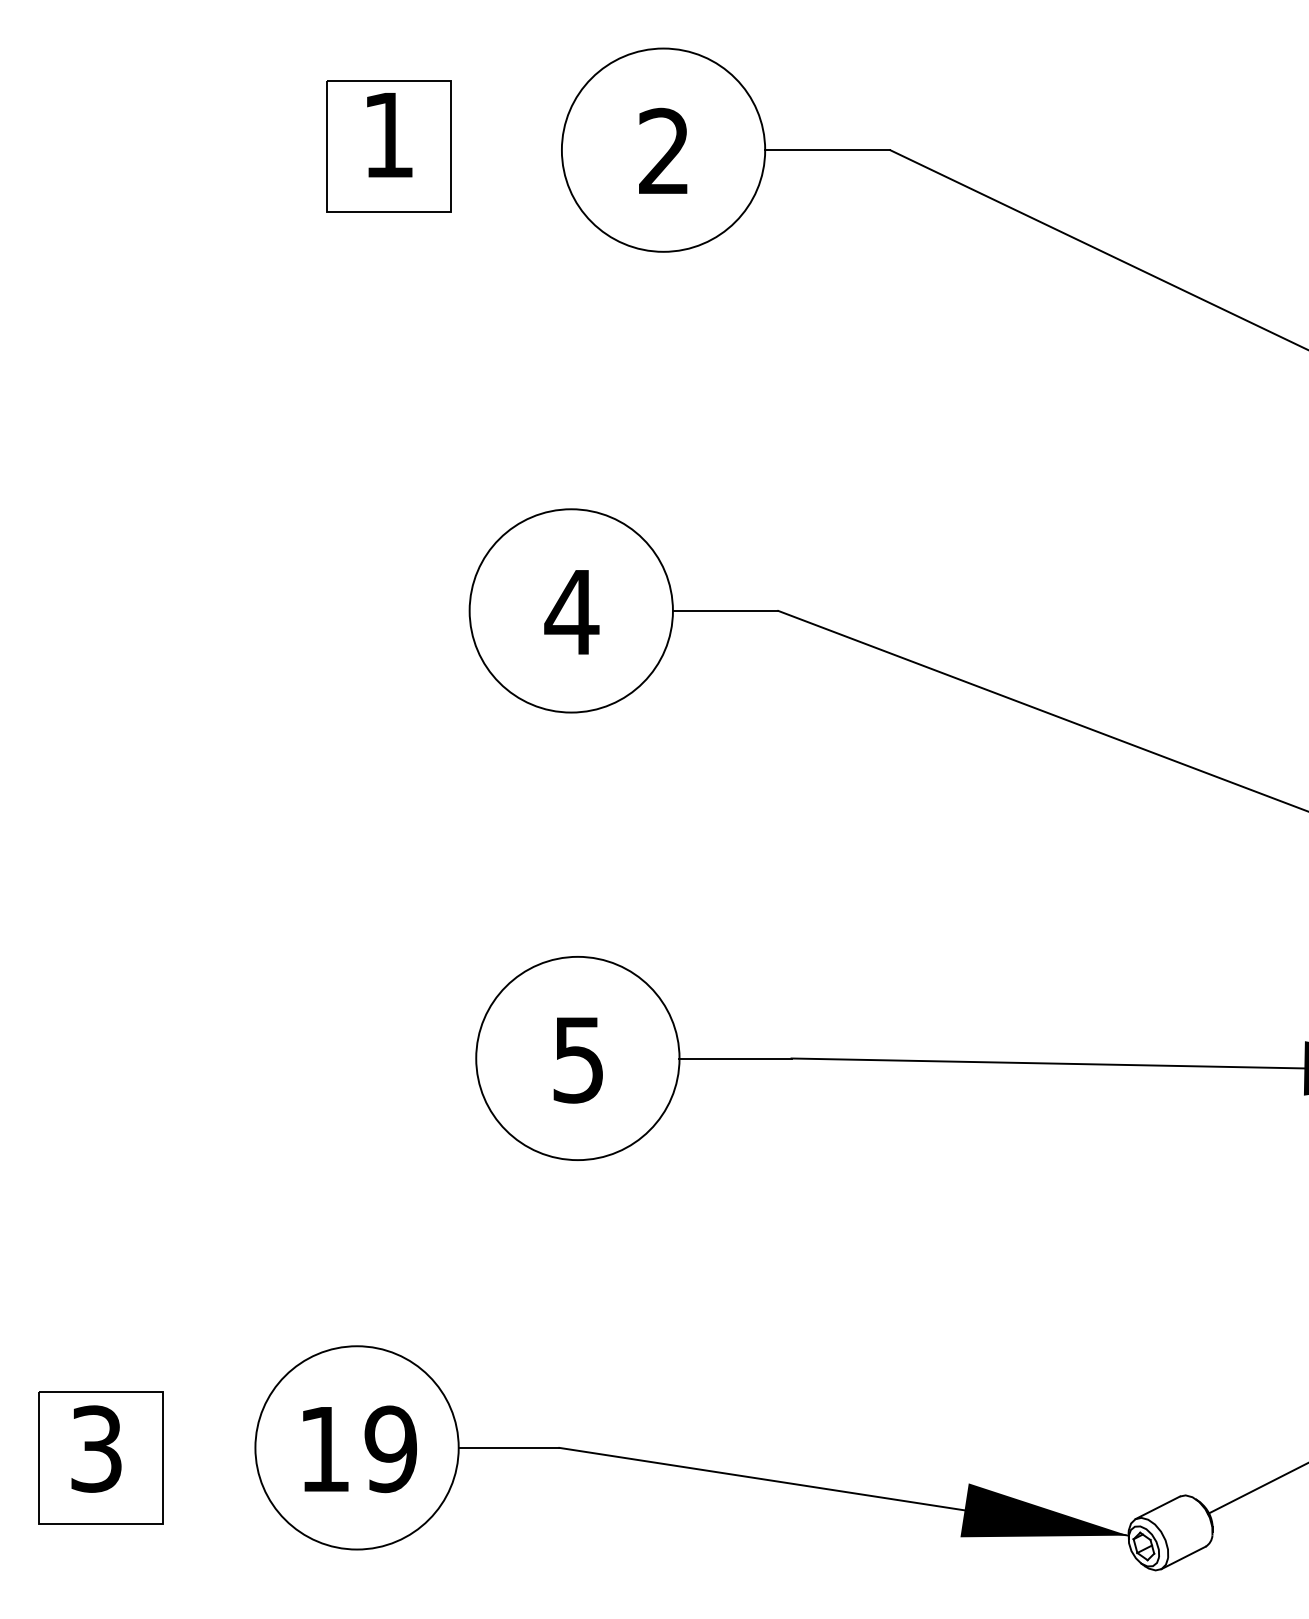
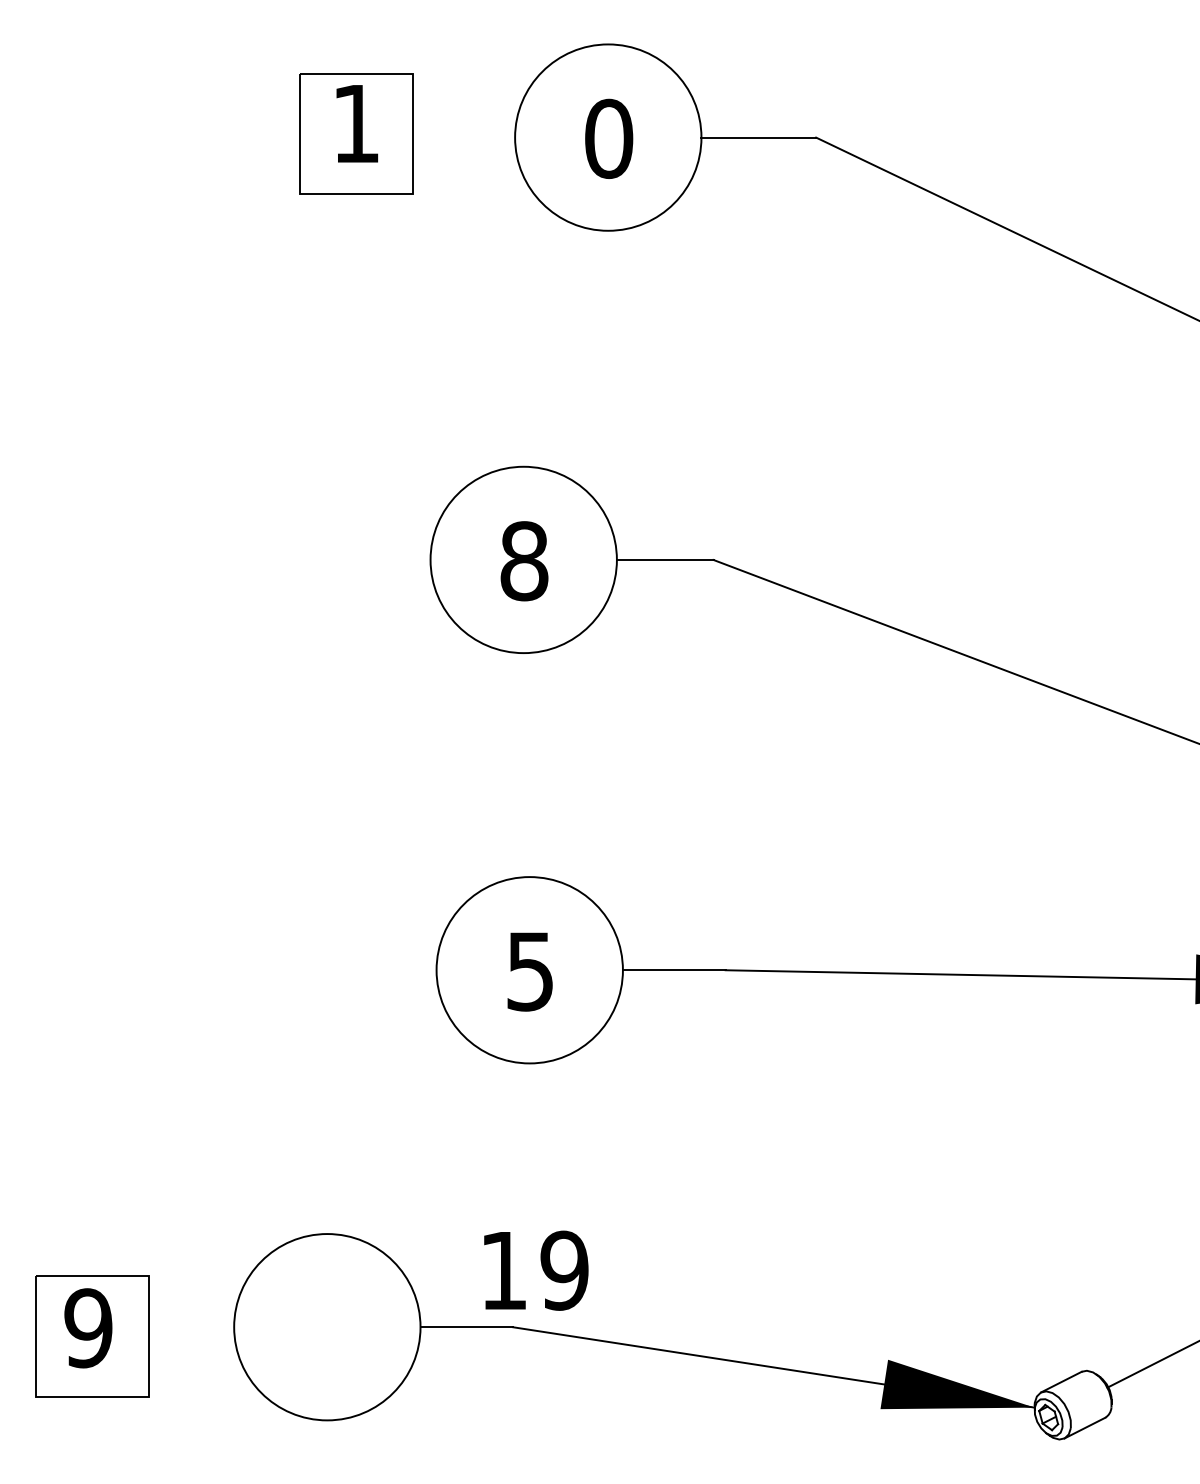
text: (664, 151) -> (609, 138), 2 -> 0
text: (571, 612) -> (523, 561), 4 -> 8
text: (96, 1448) -> (88, 1327), 3 -> 9
text: (359, 1449) -> (535, 1270), moved

